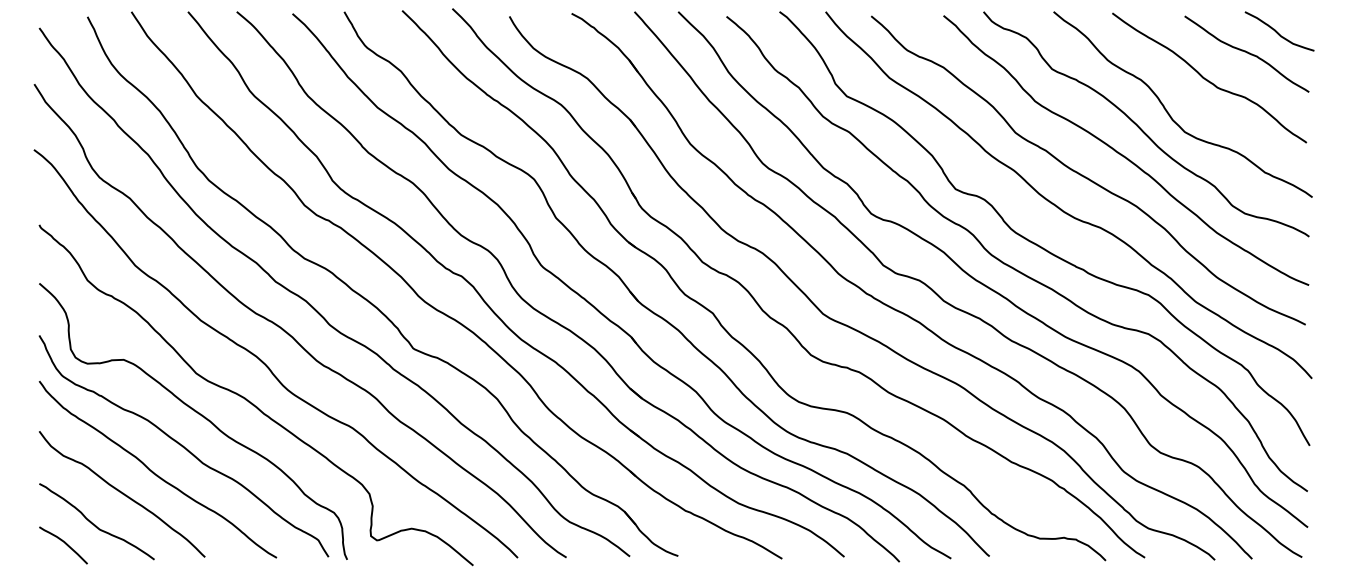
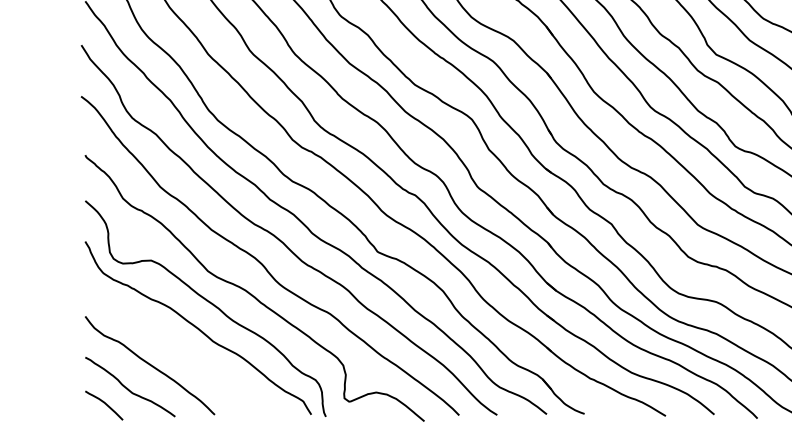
curve: (154, 472) -> (175, 348), removed

